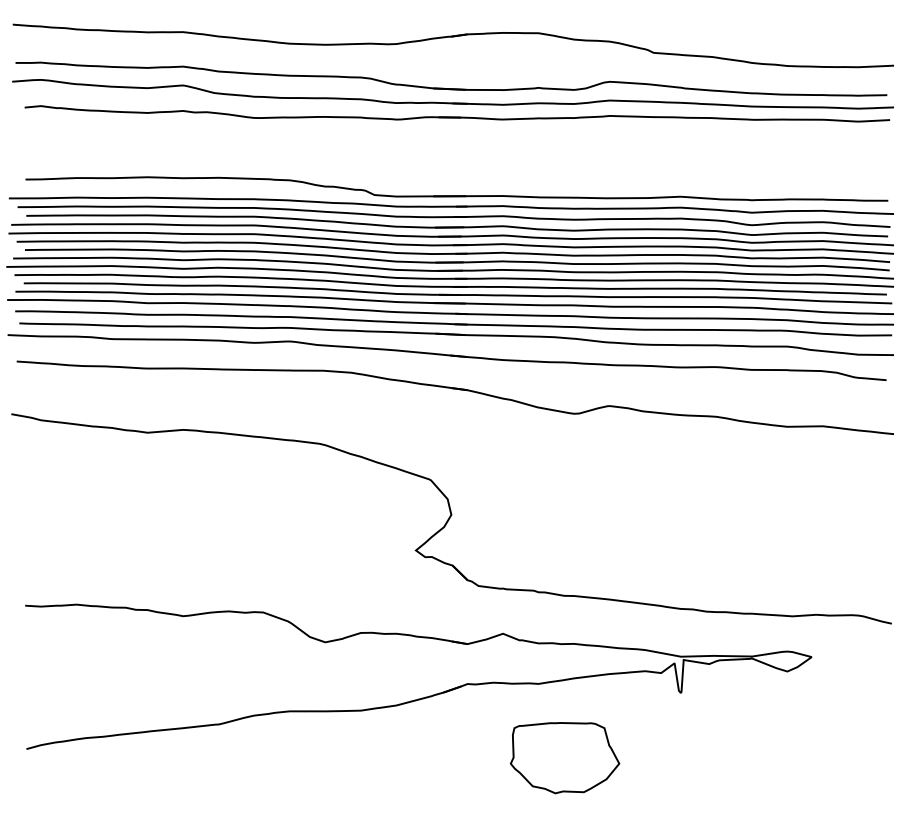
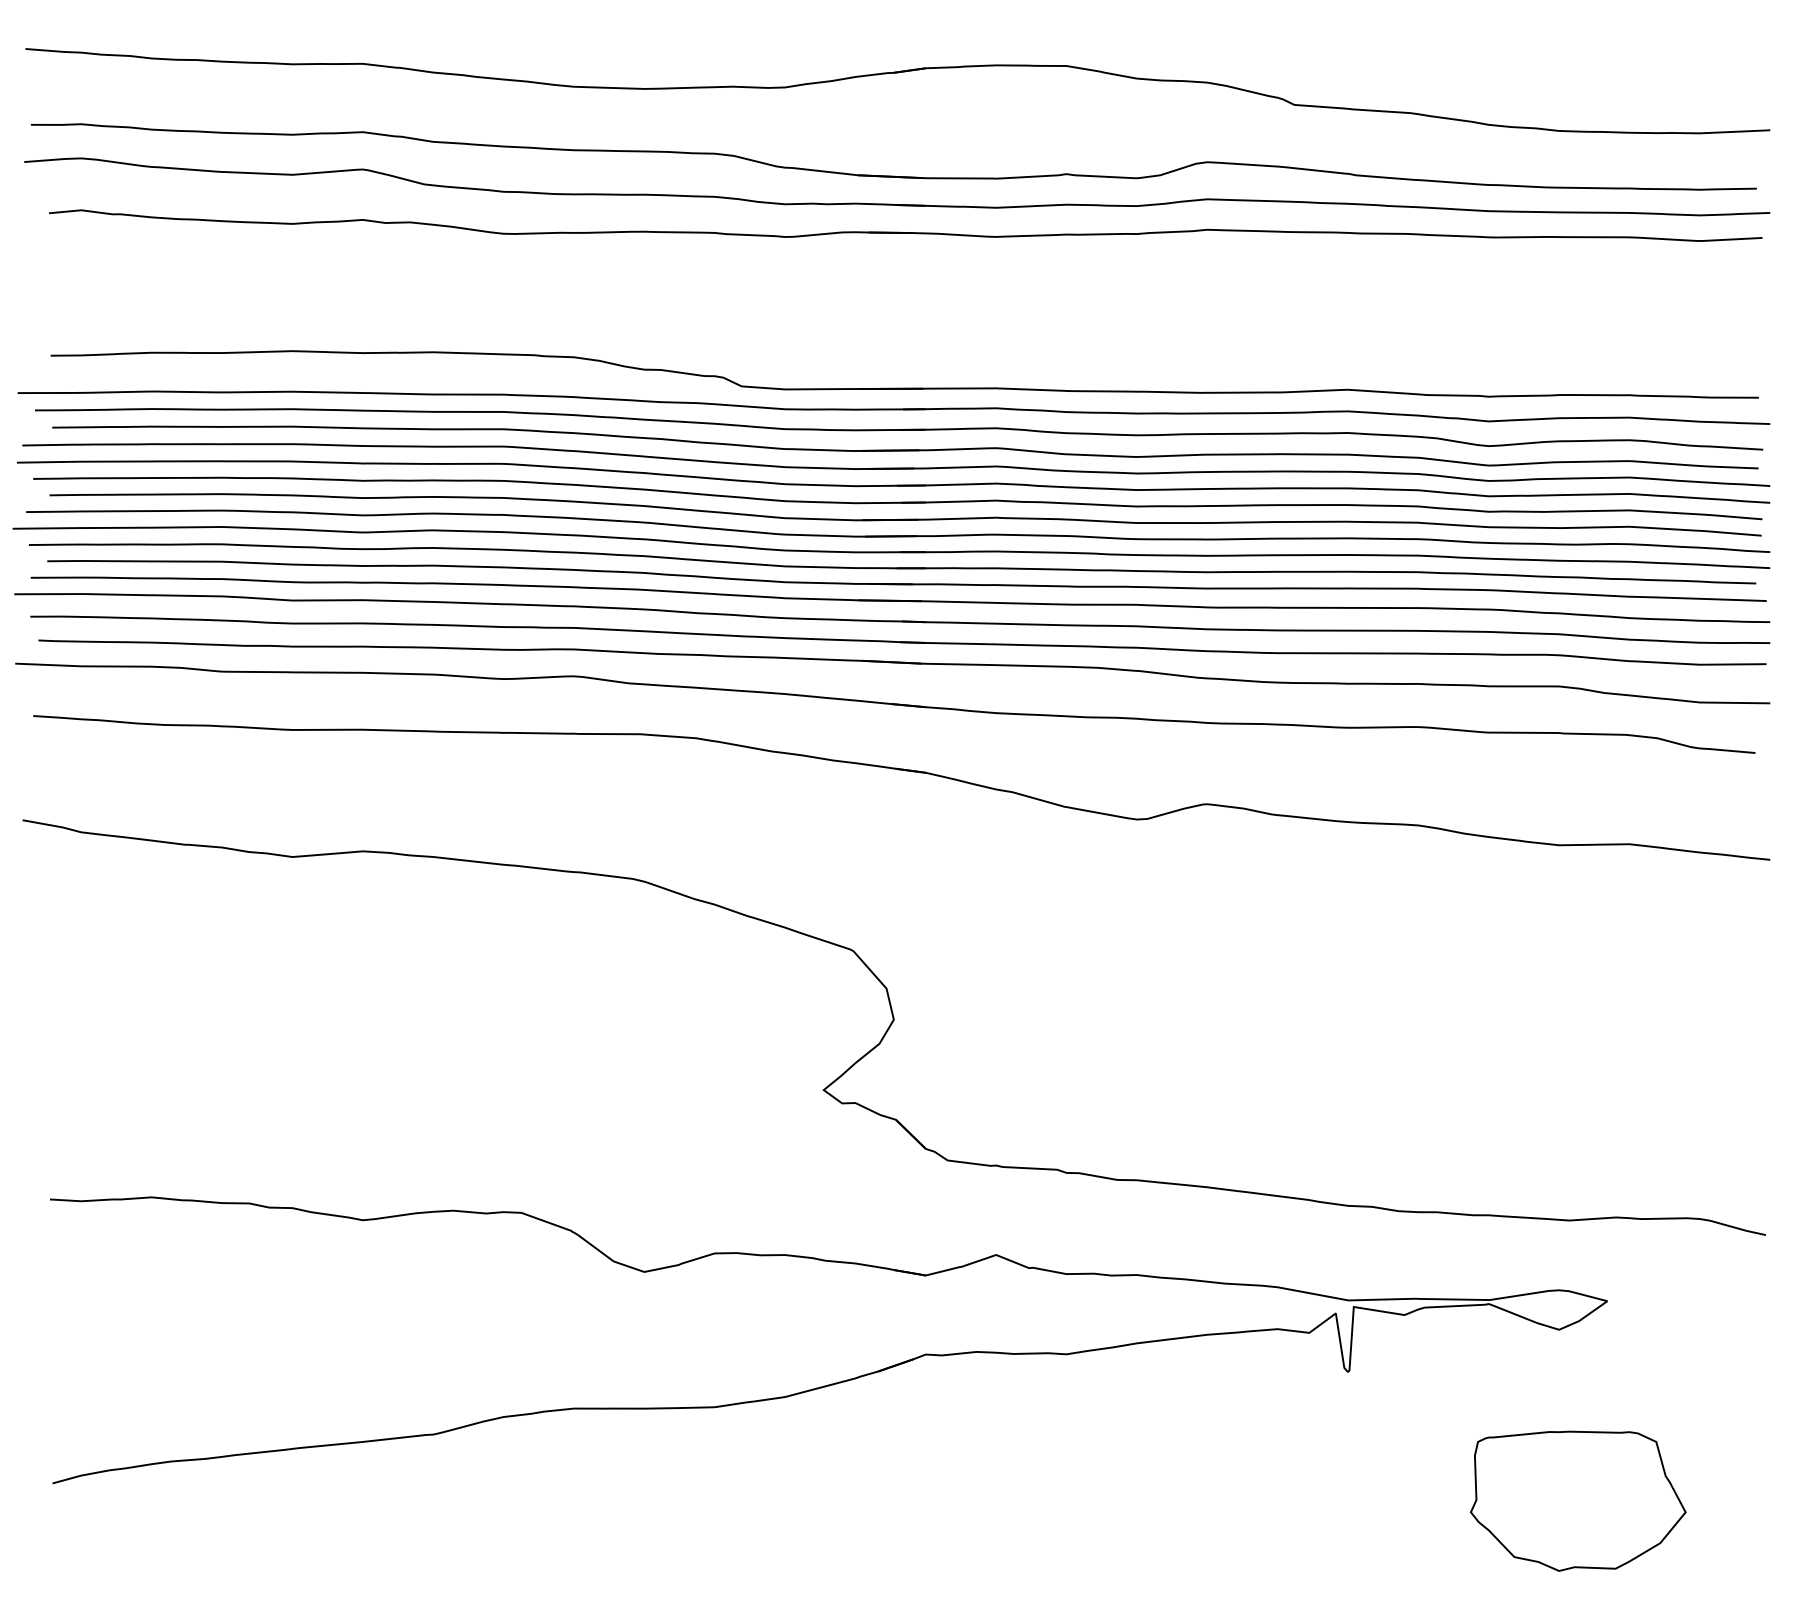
part: (565, 758) -> (1579, 1501), moved

